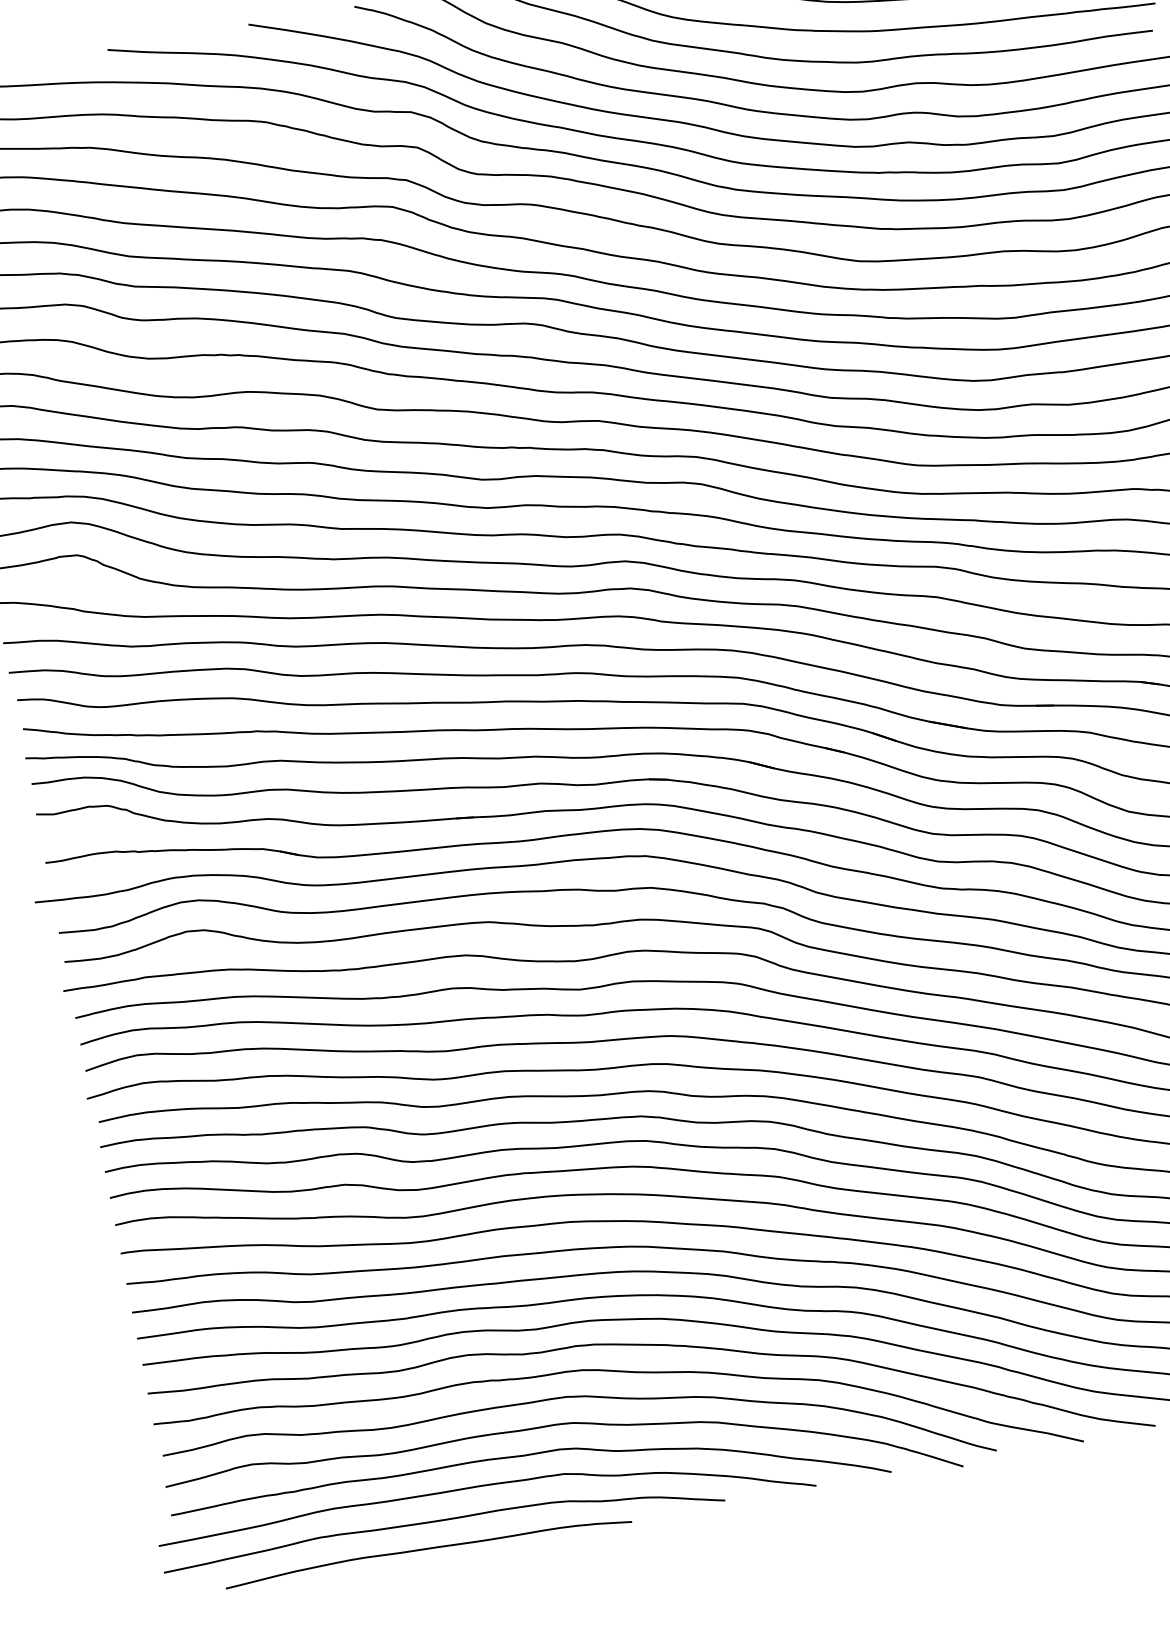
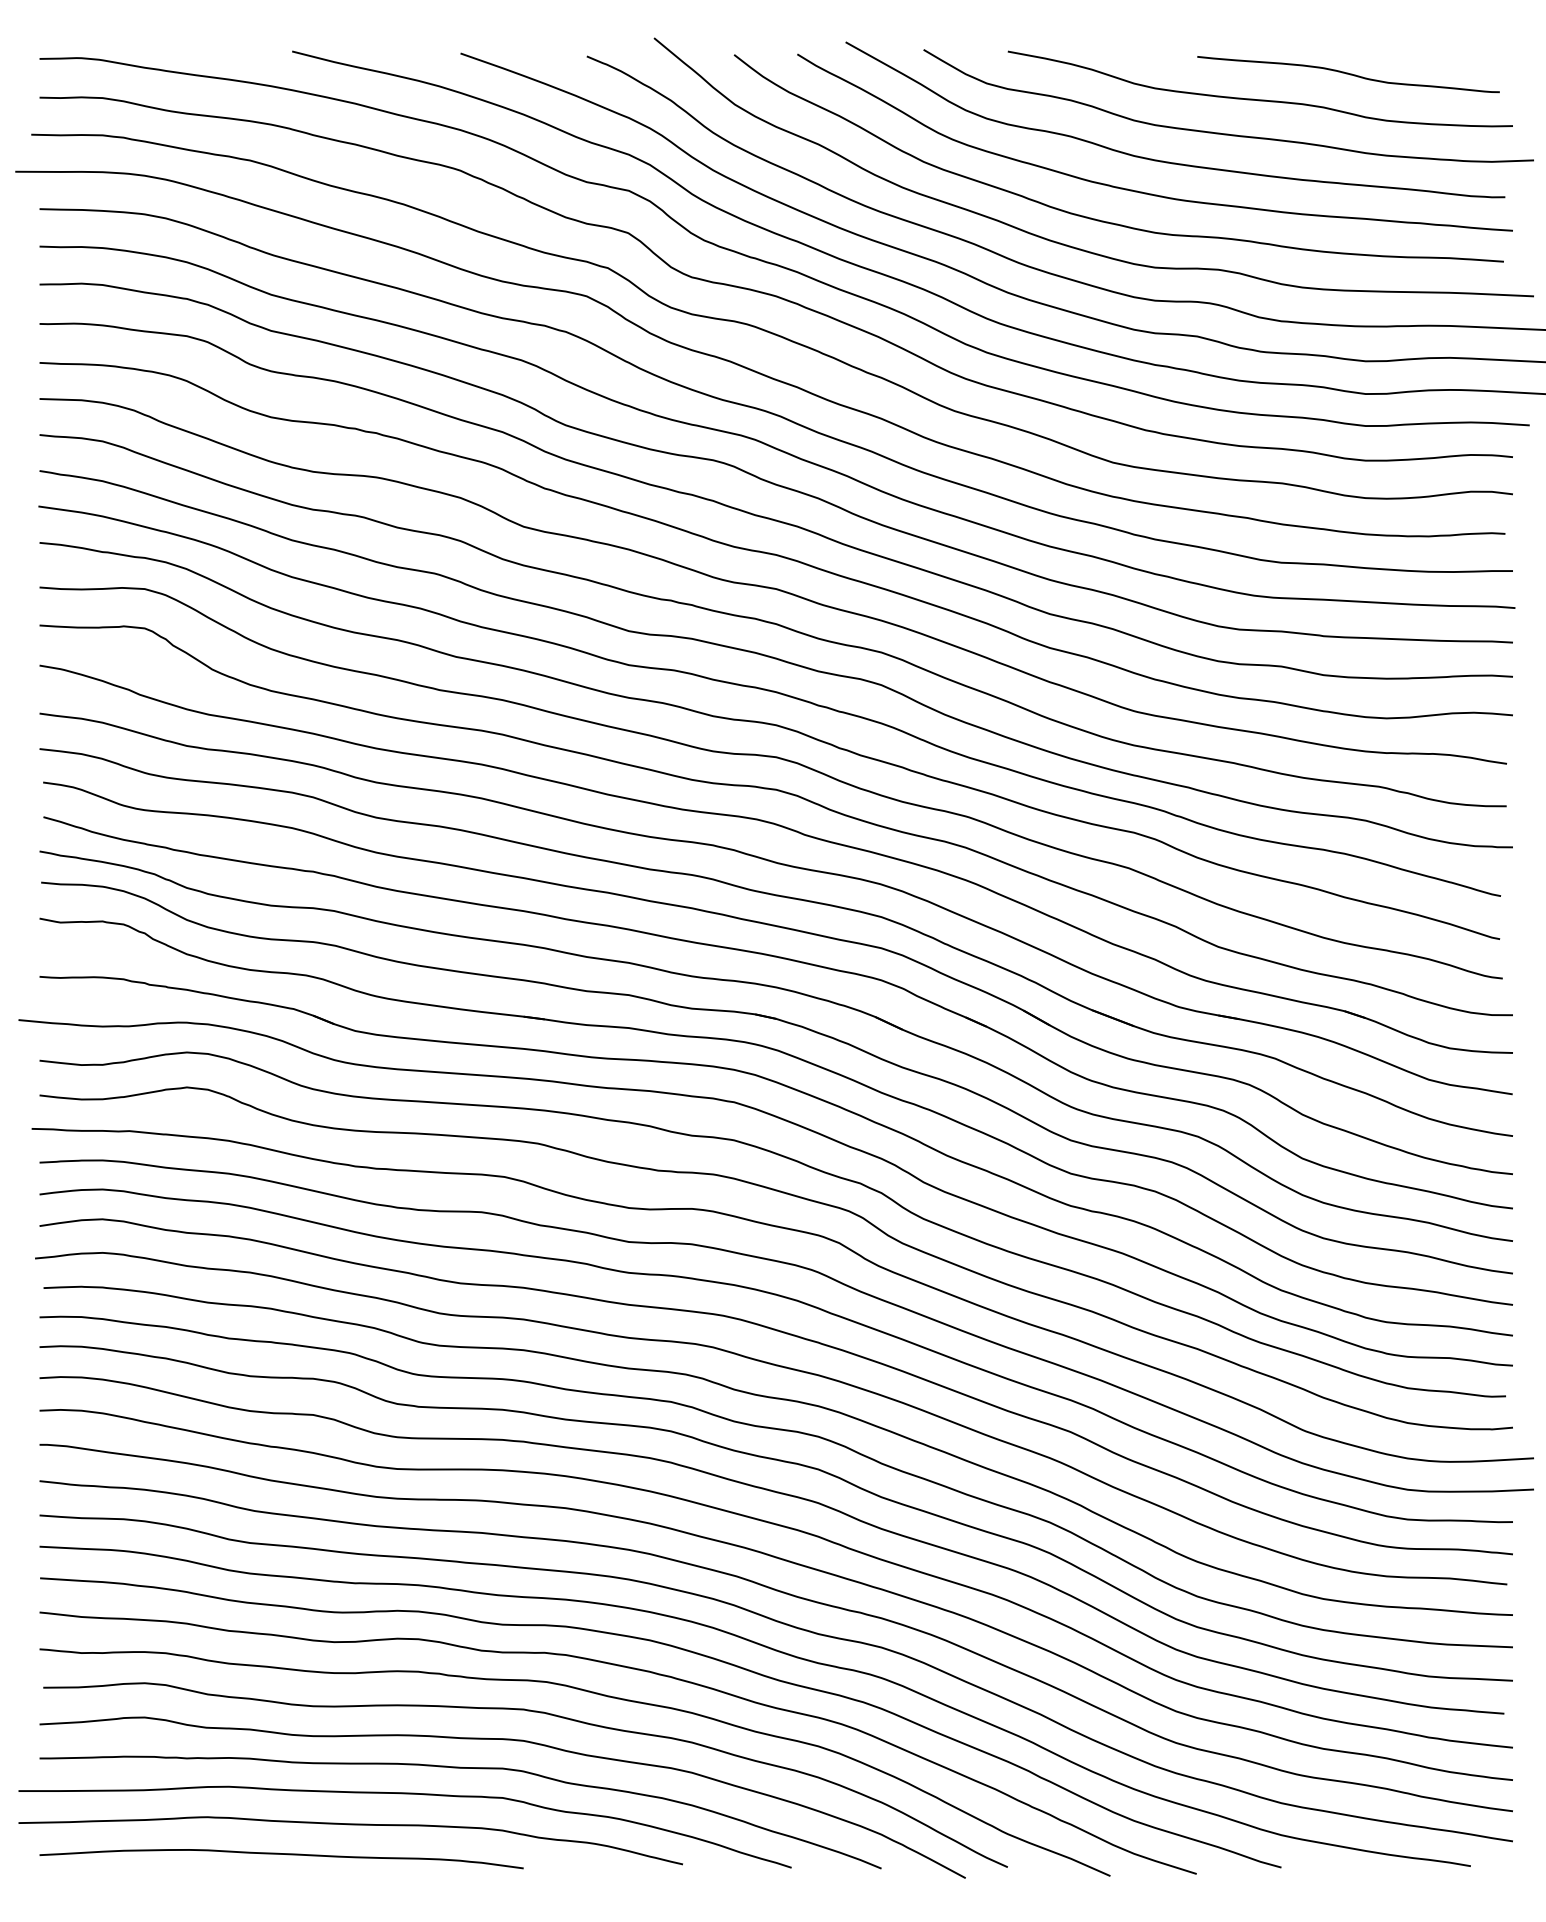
curve: (427, 1549) -> (281, 1854), moved

